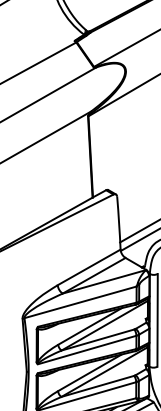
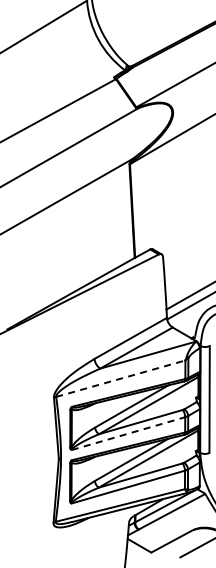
line: (81, 302) -> (121, 378), solid -> dashed
line: (88, 349) -> (129, 433), solid -> dashed

